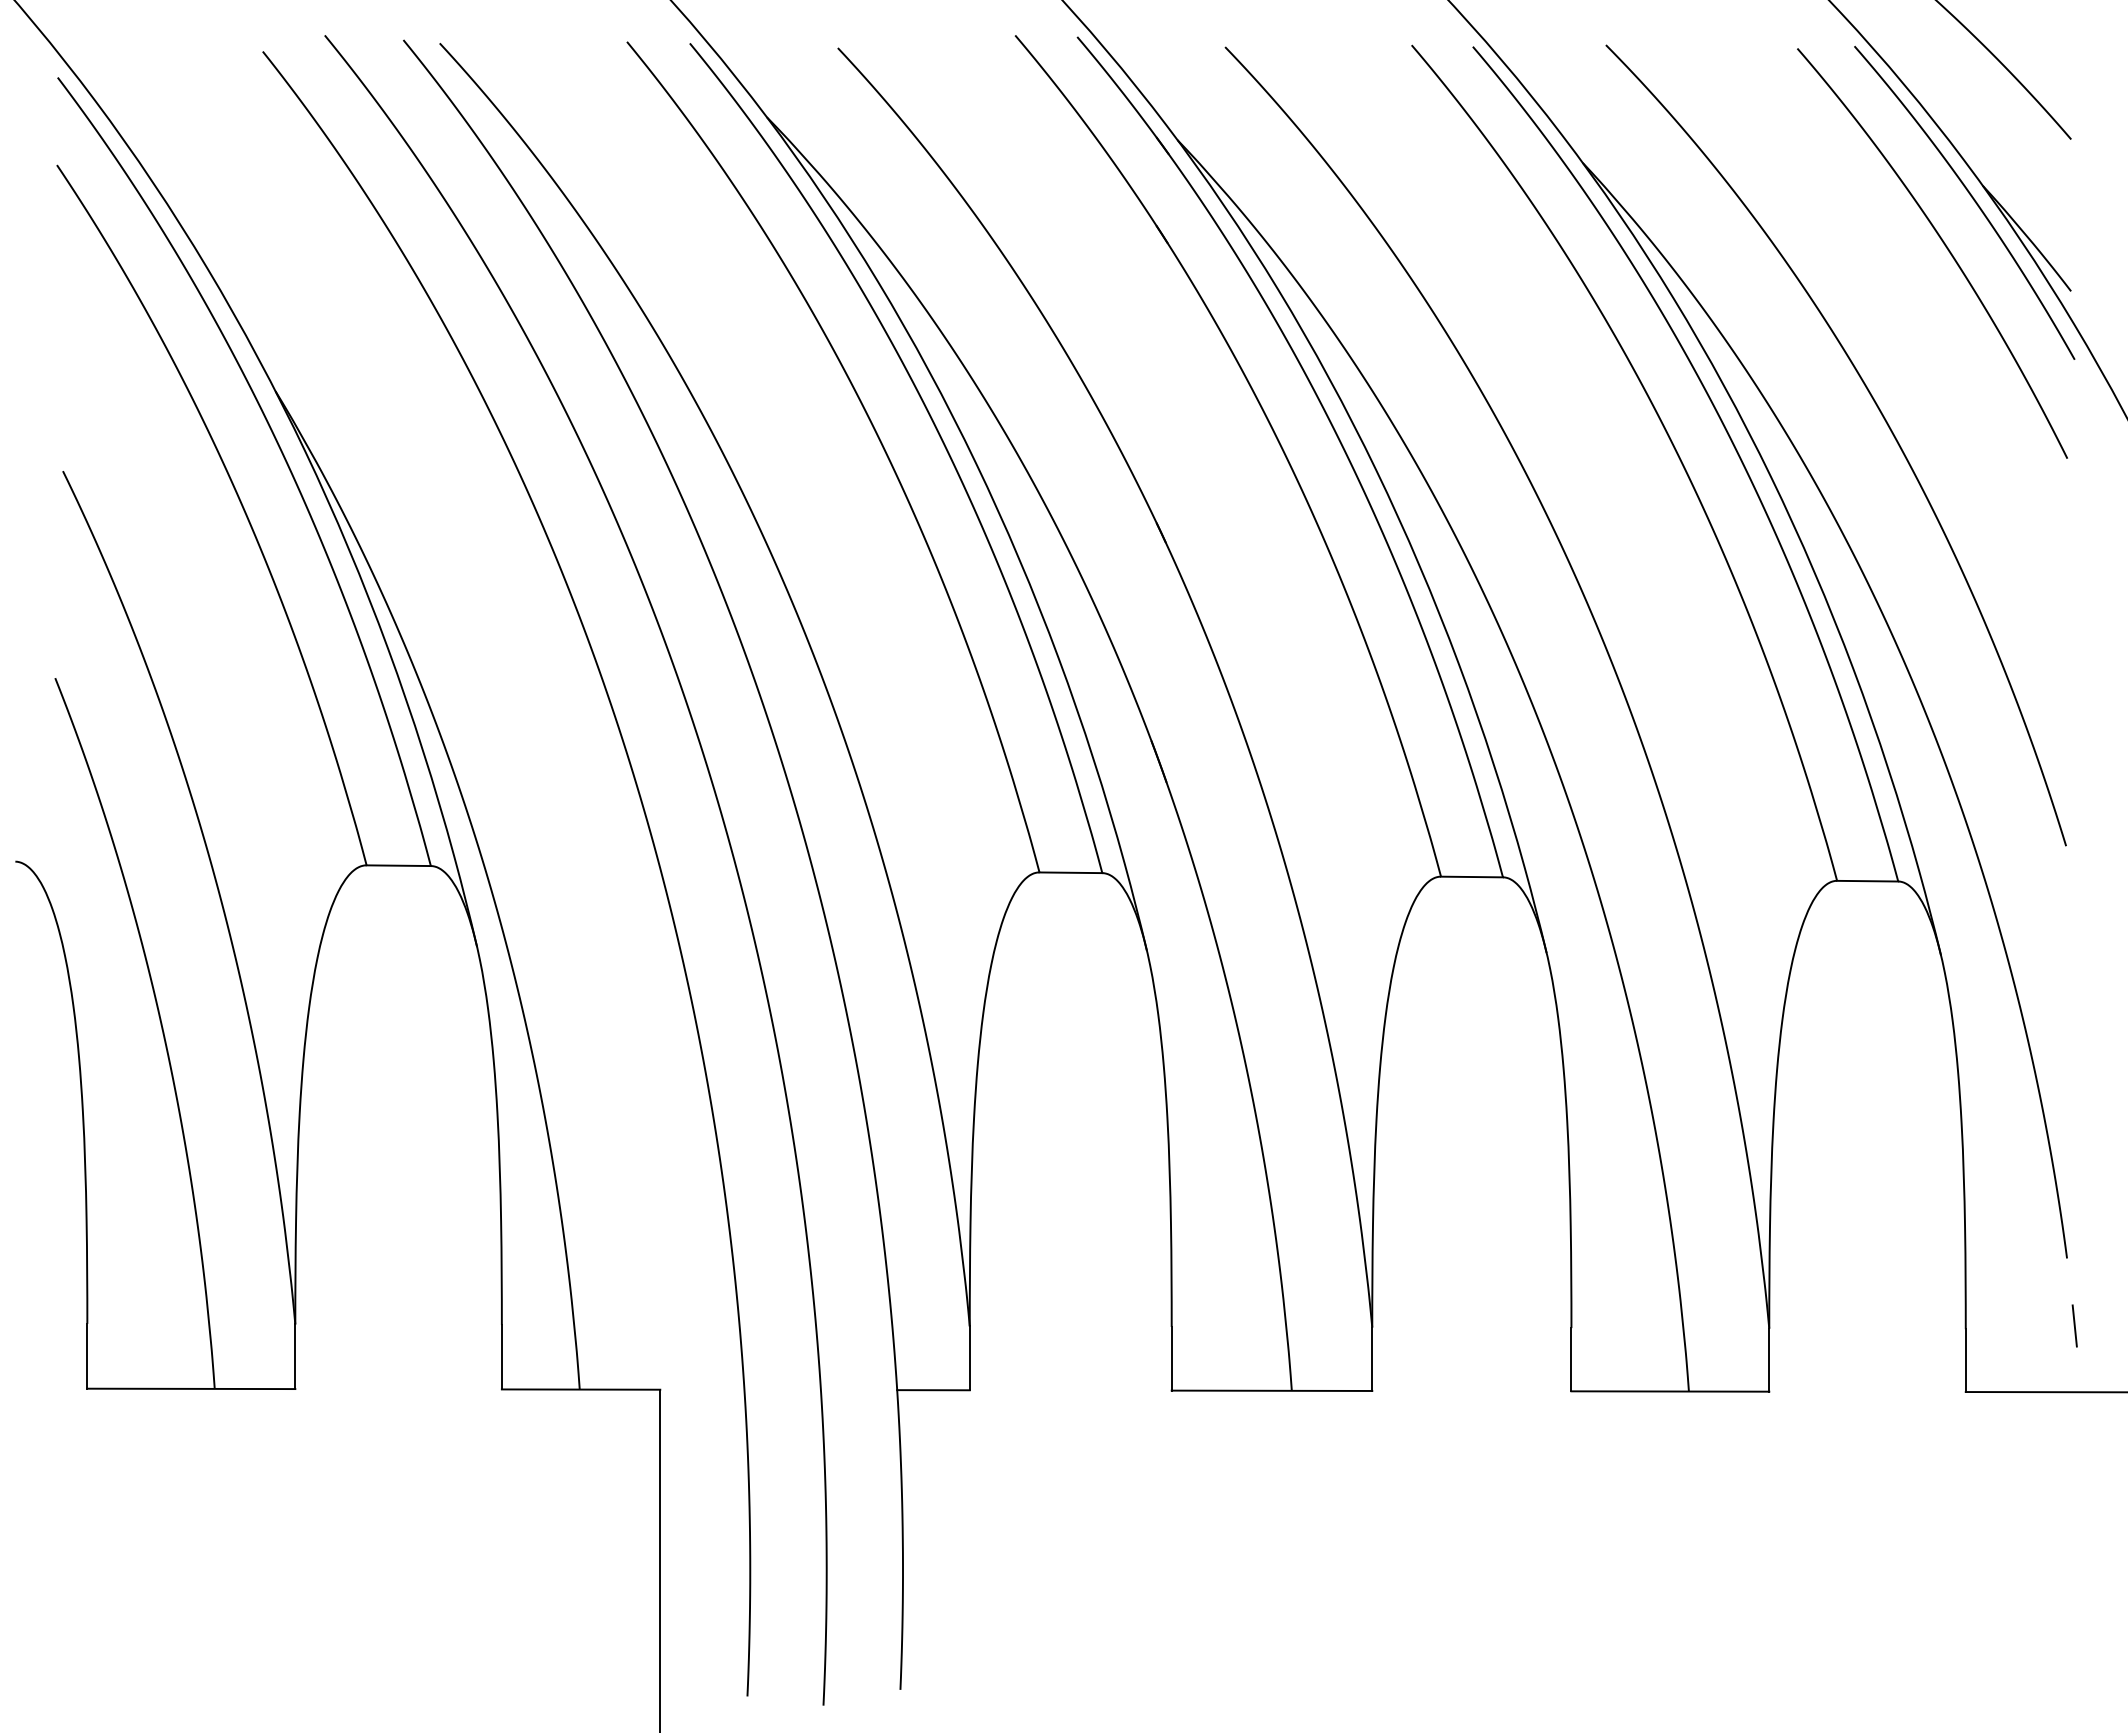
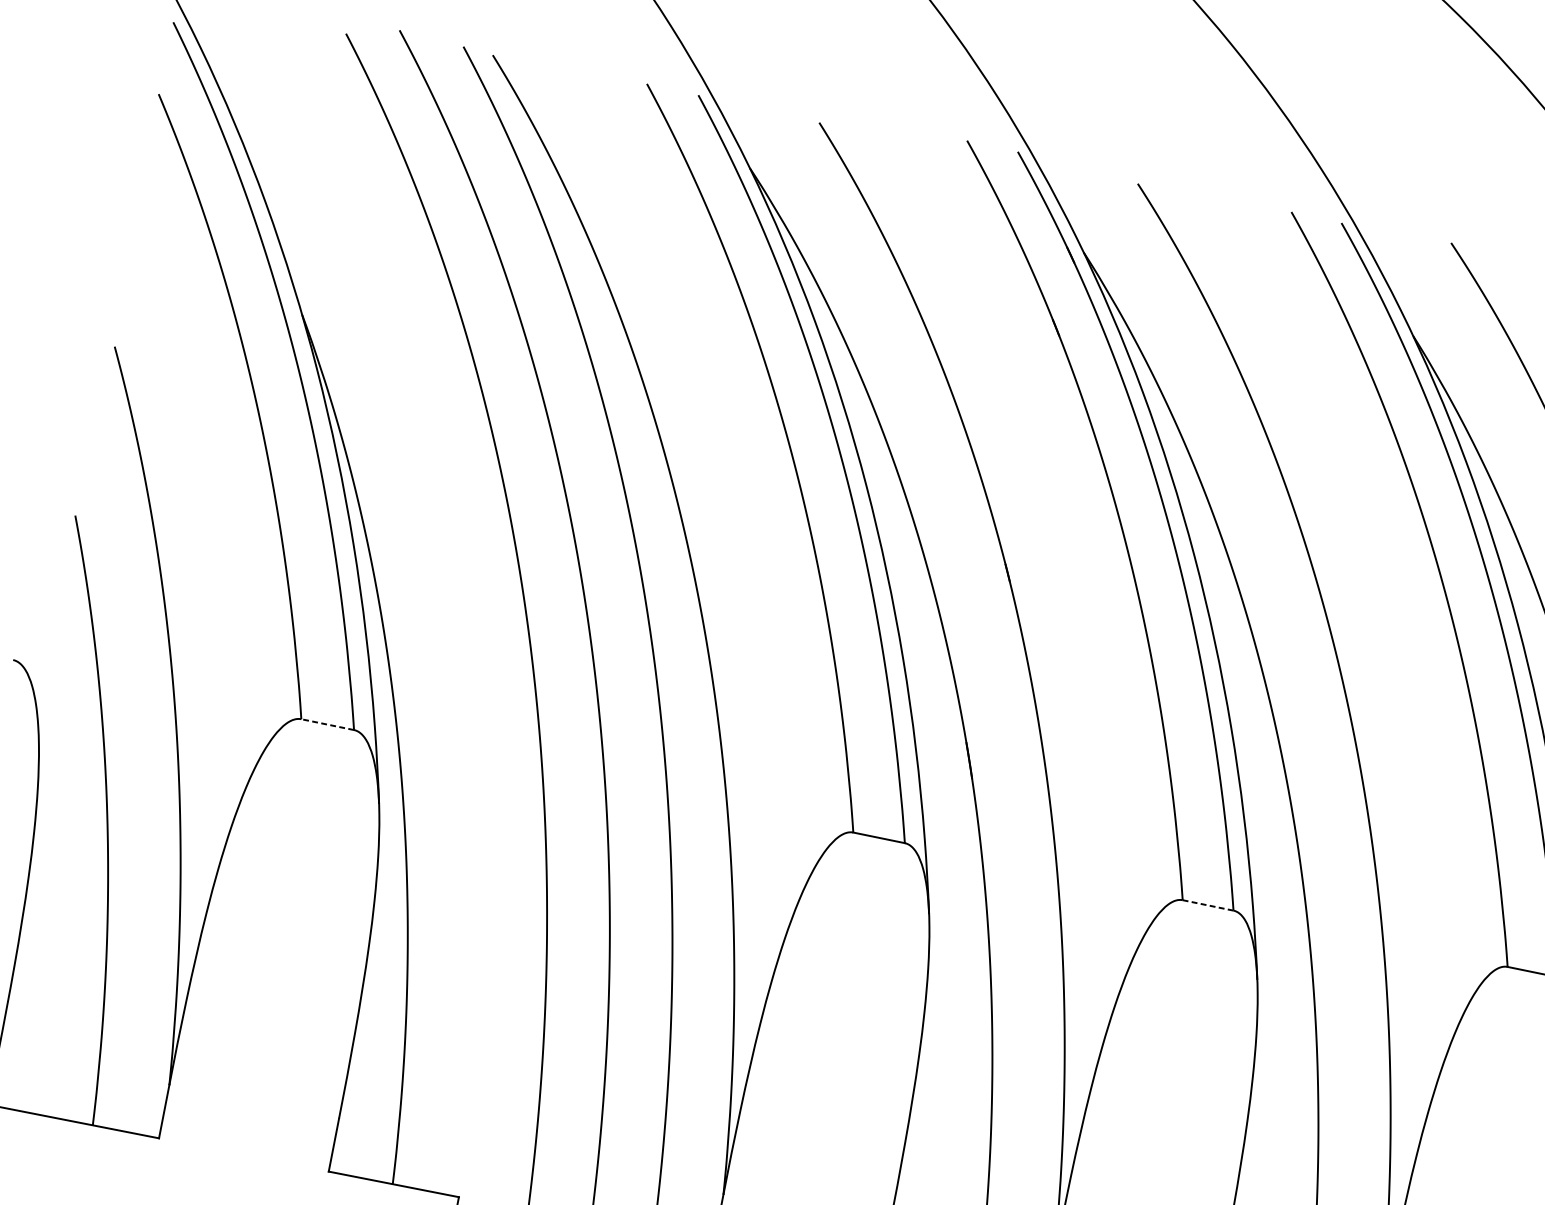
line: (398, 865) -> (327, 724), solid -> dashed
line: (1472, 877) -> (1208, 905), solid -> dashed

